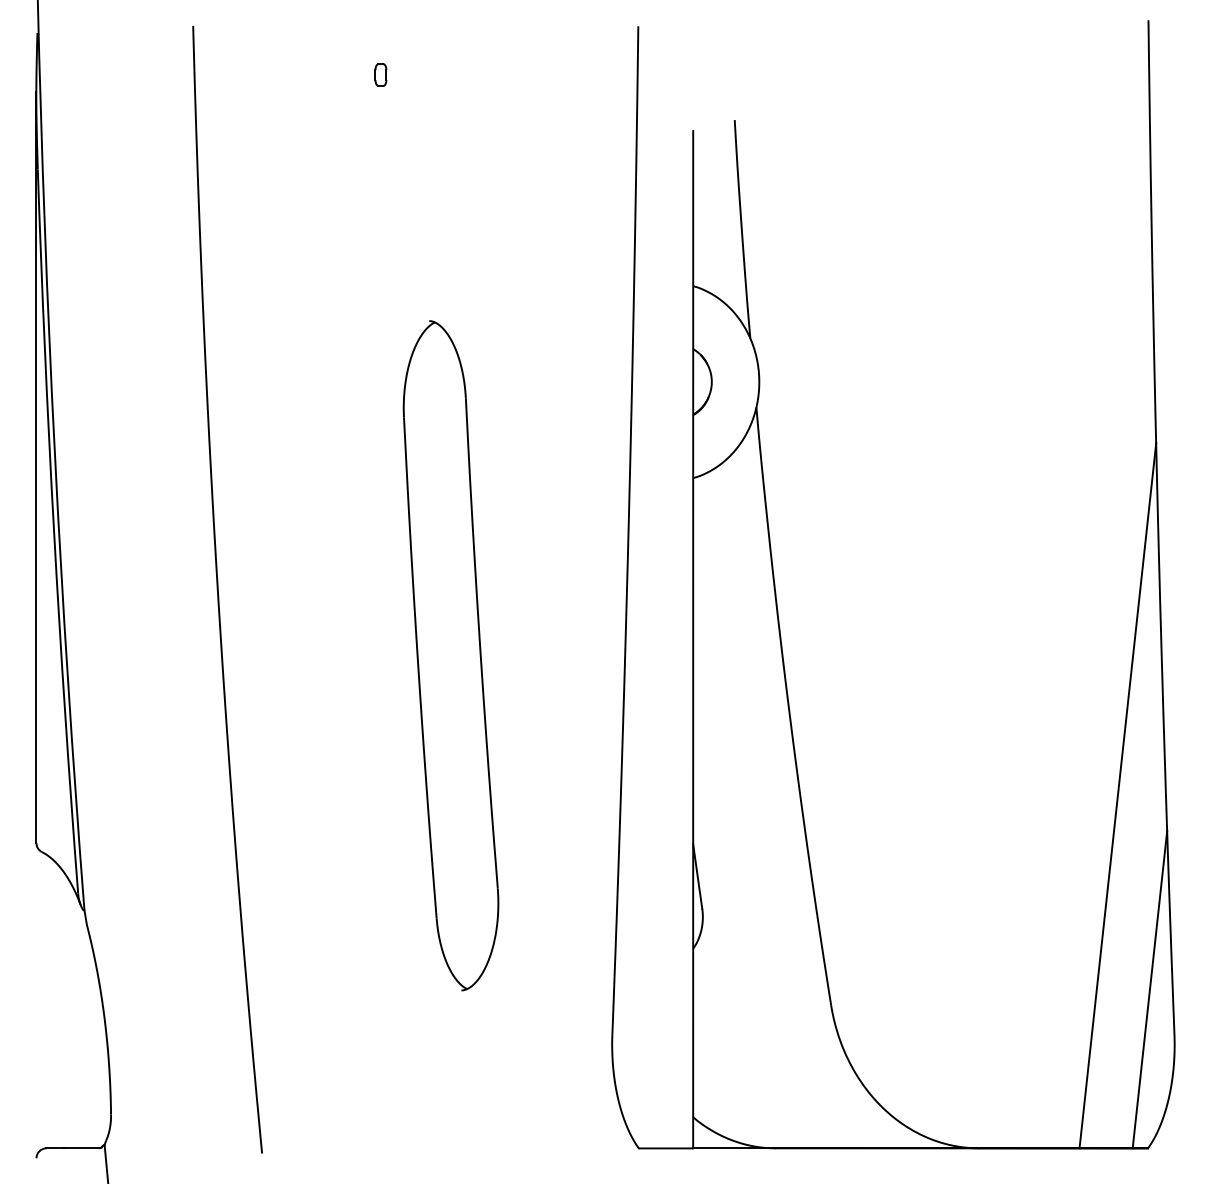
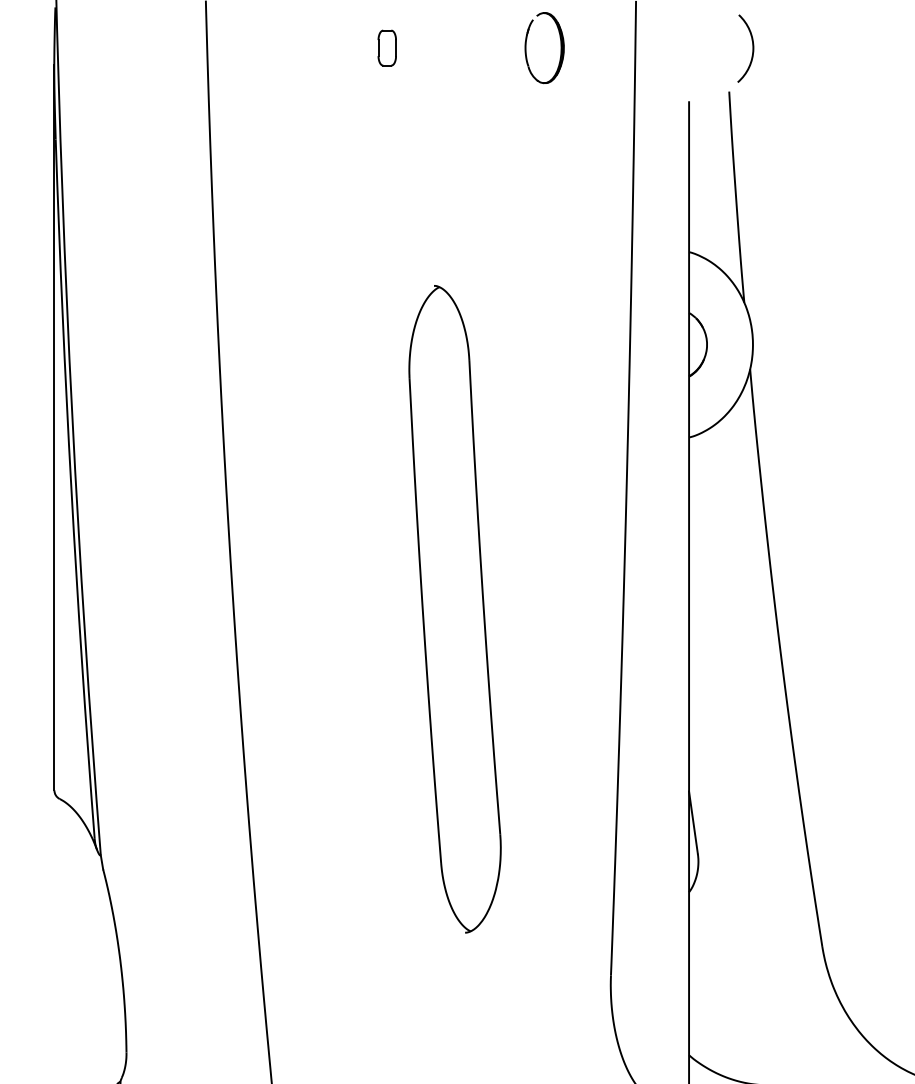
part: (380, 74) -> (386, 47), size x1.67
part: (560, 75) -> (560, 48), added
arc: (758, 75) -> (752, 48), added

